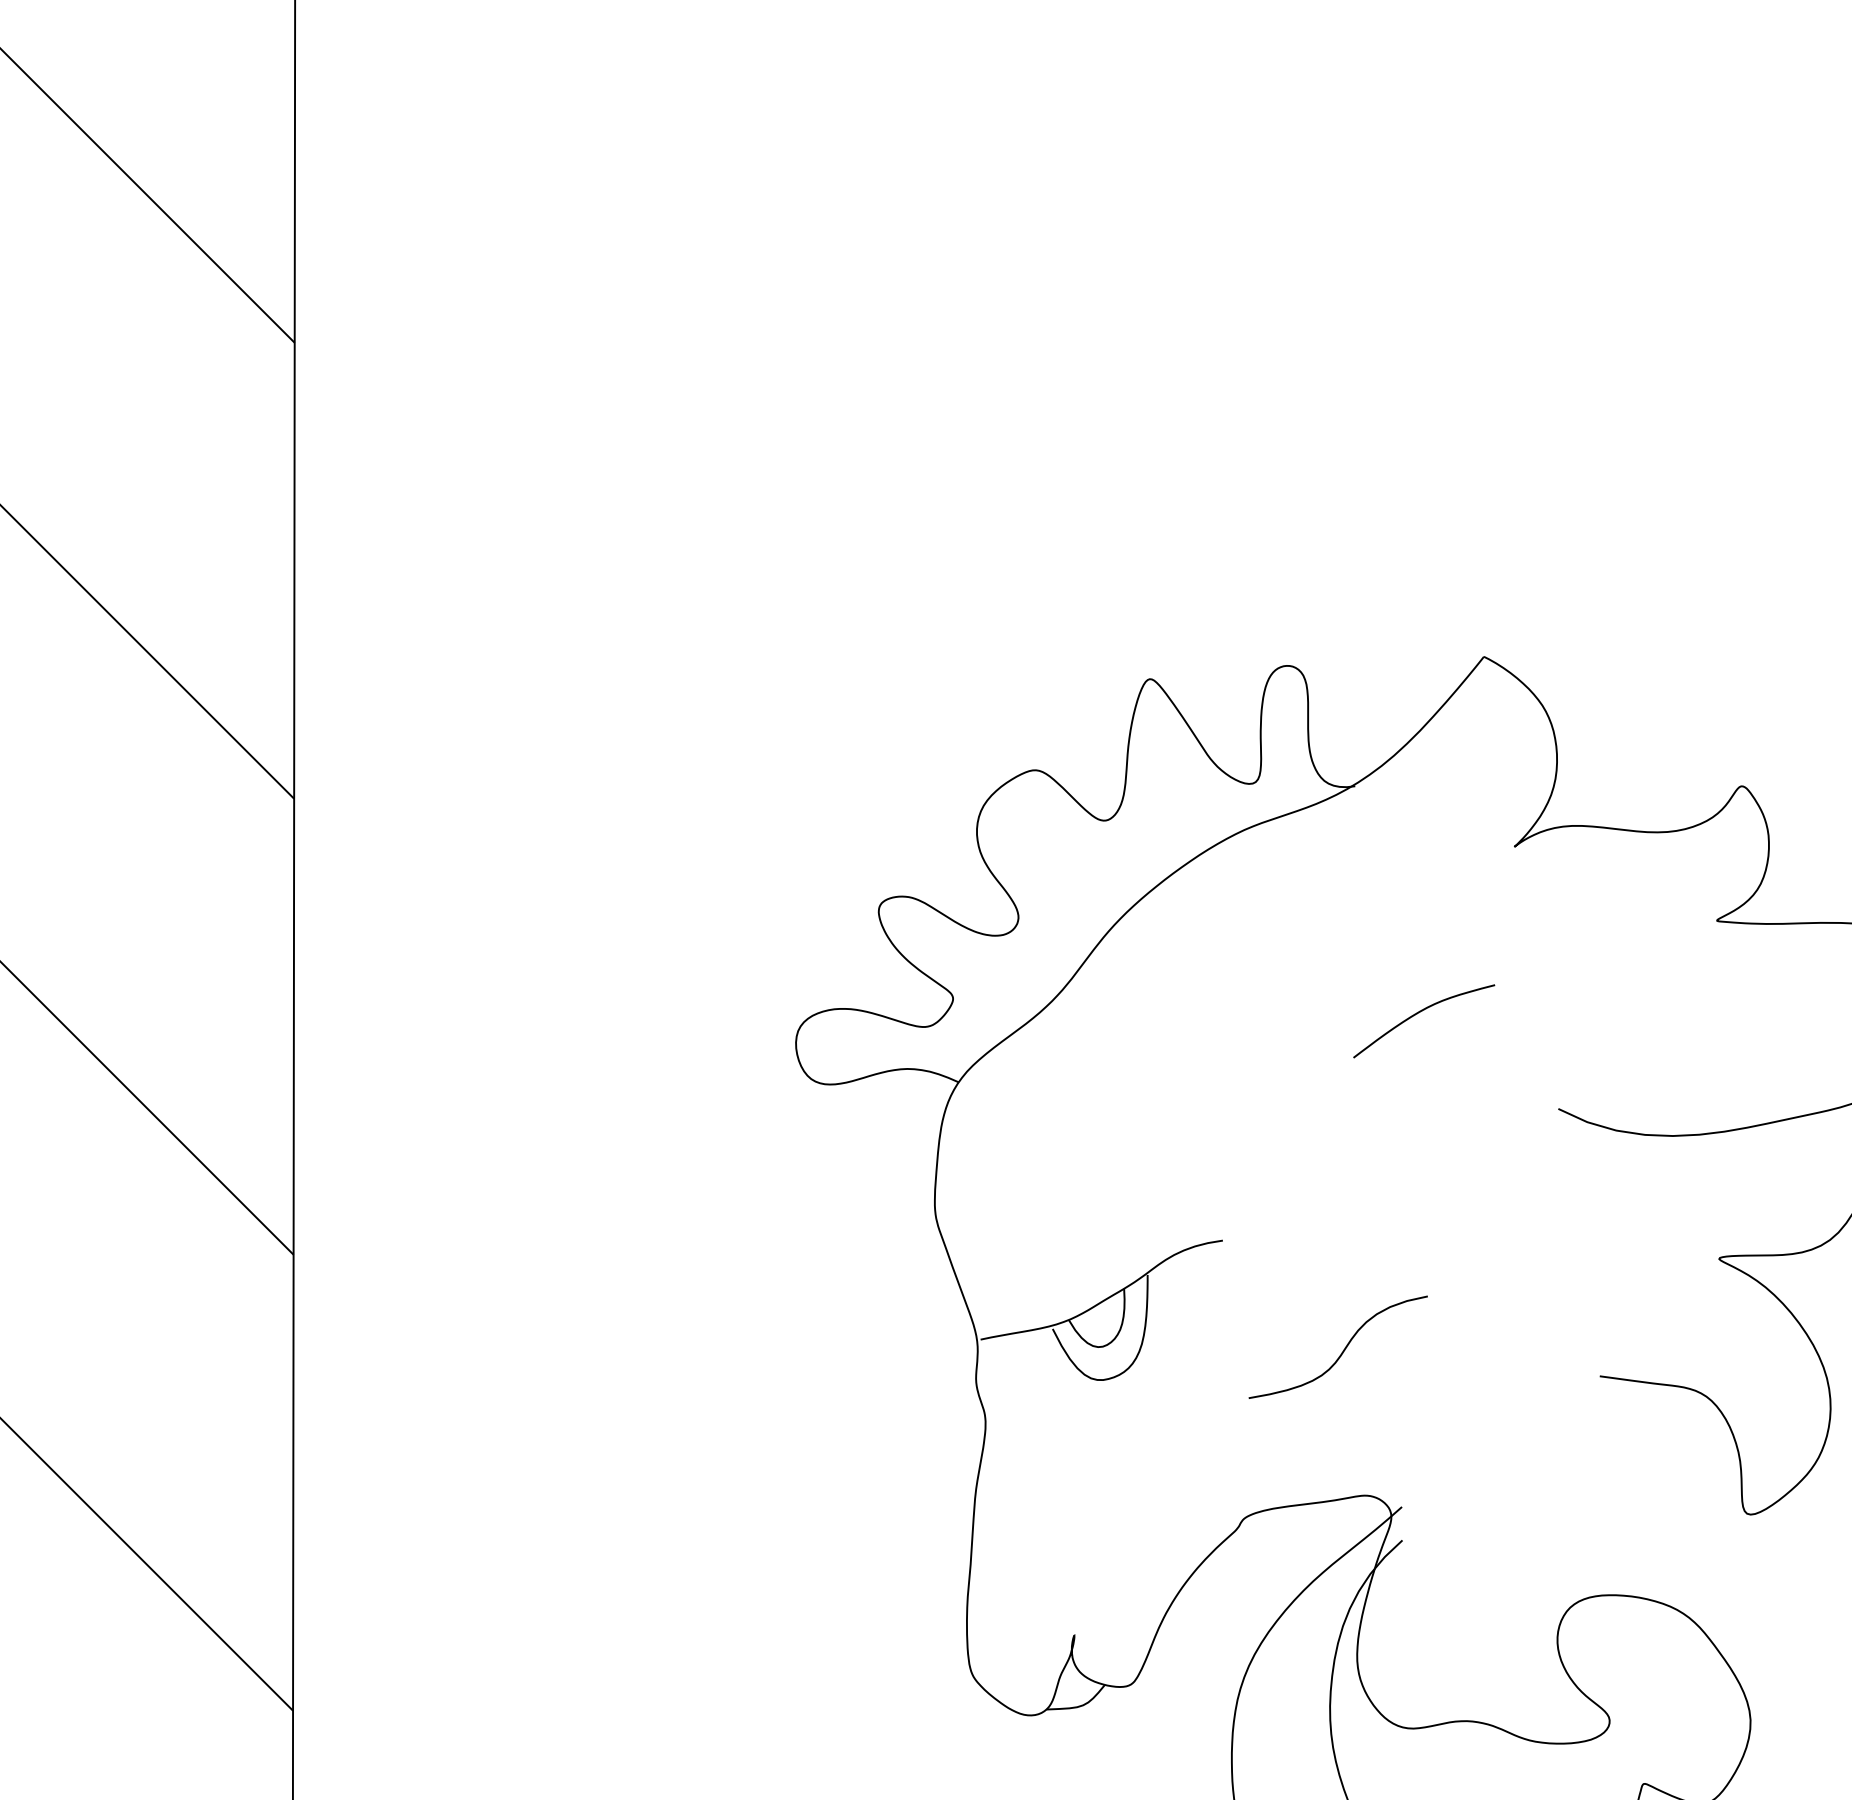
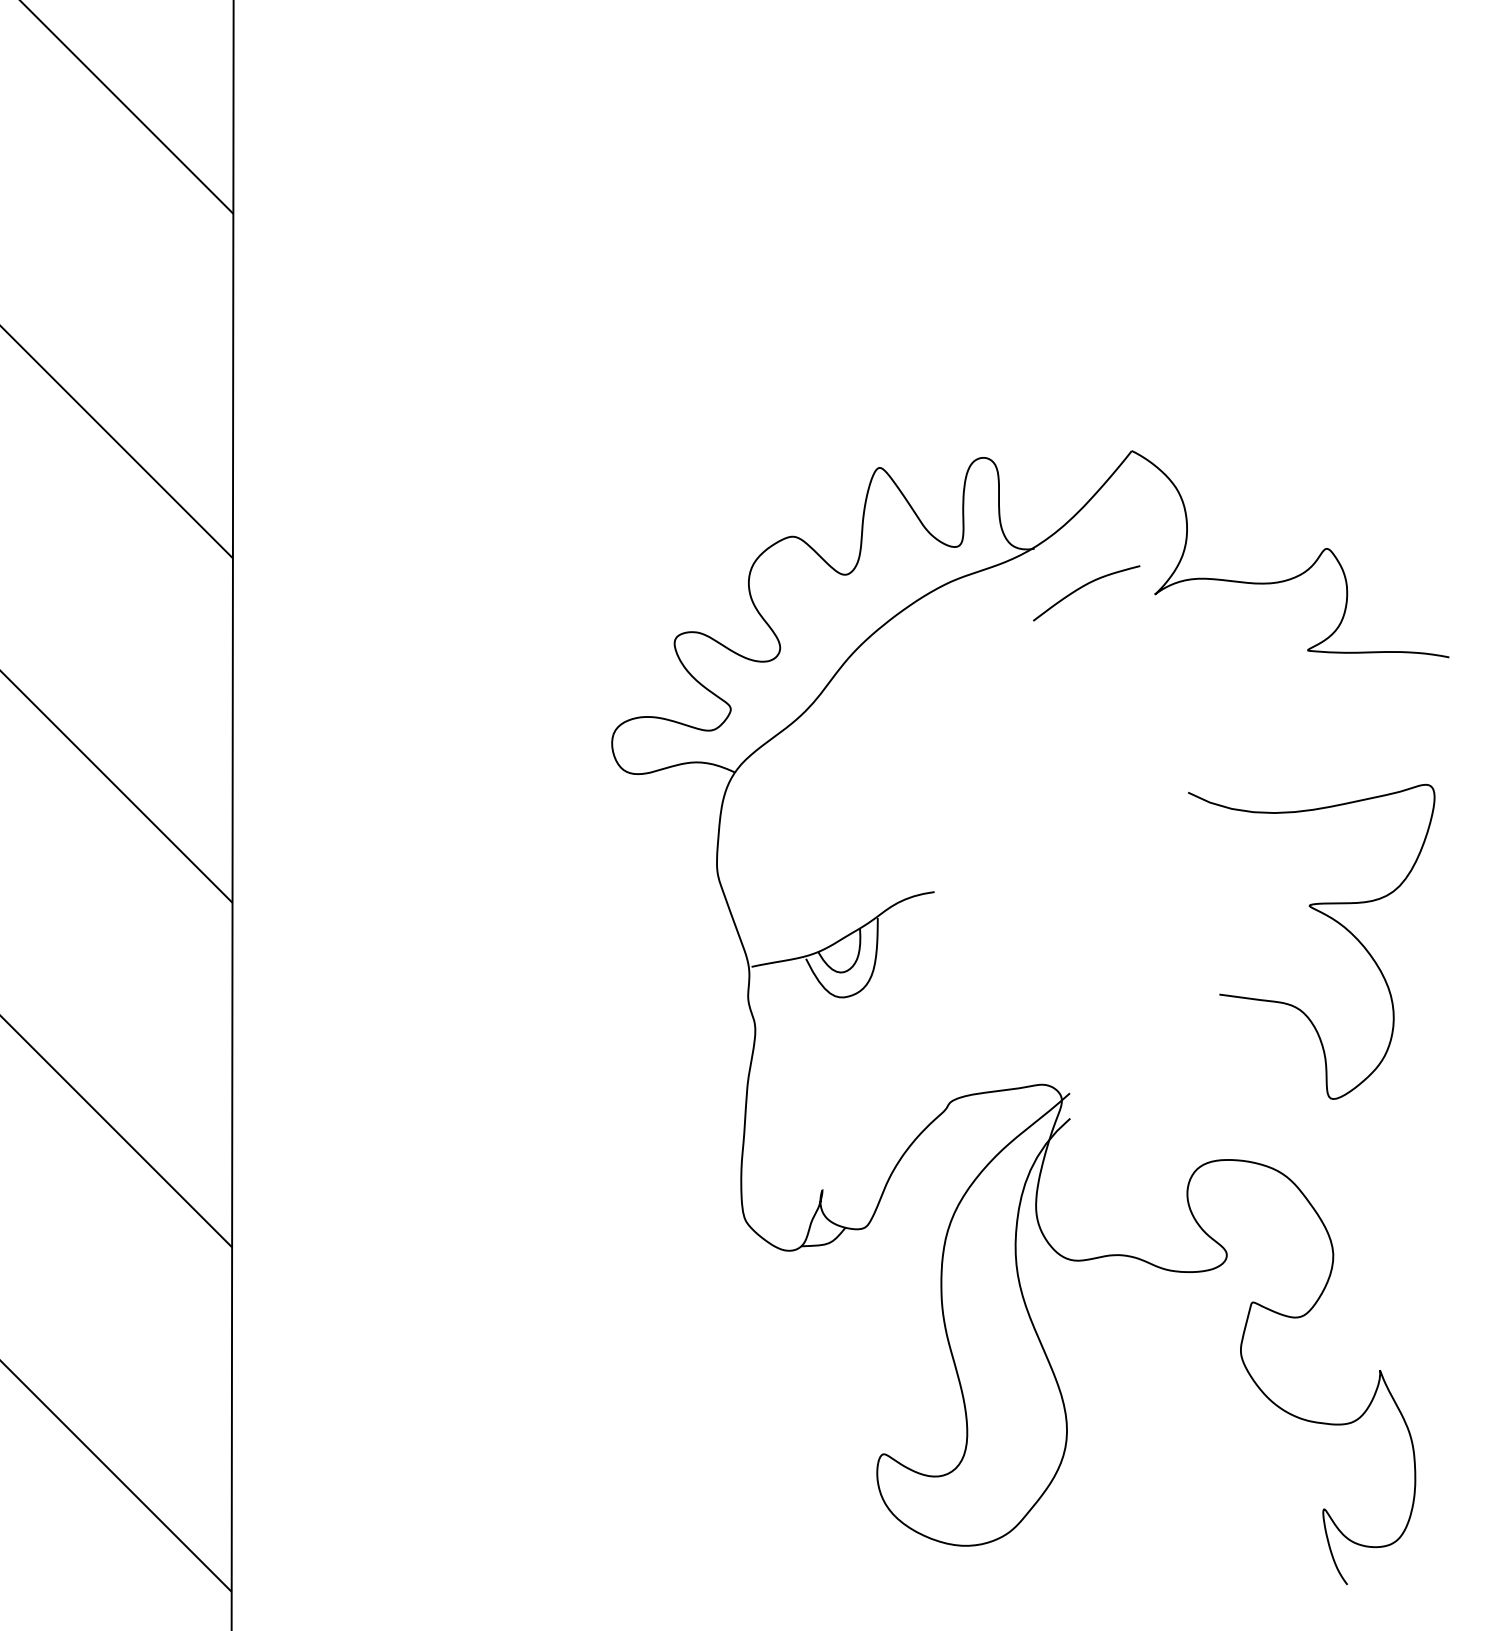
curve: (1419, 1013) -> (1083, 587), moved
curve: (1341, 1351) -> (1024, 975), removed

